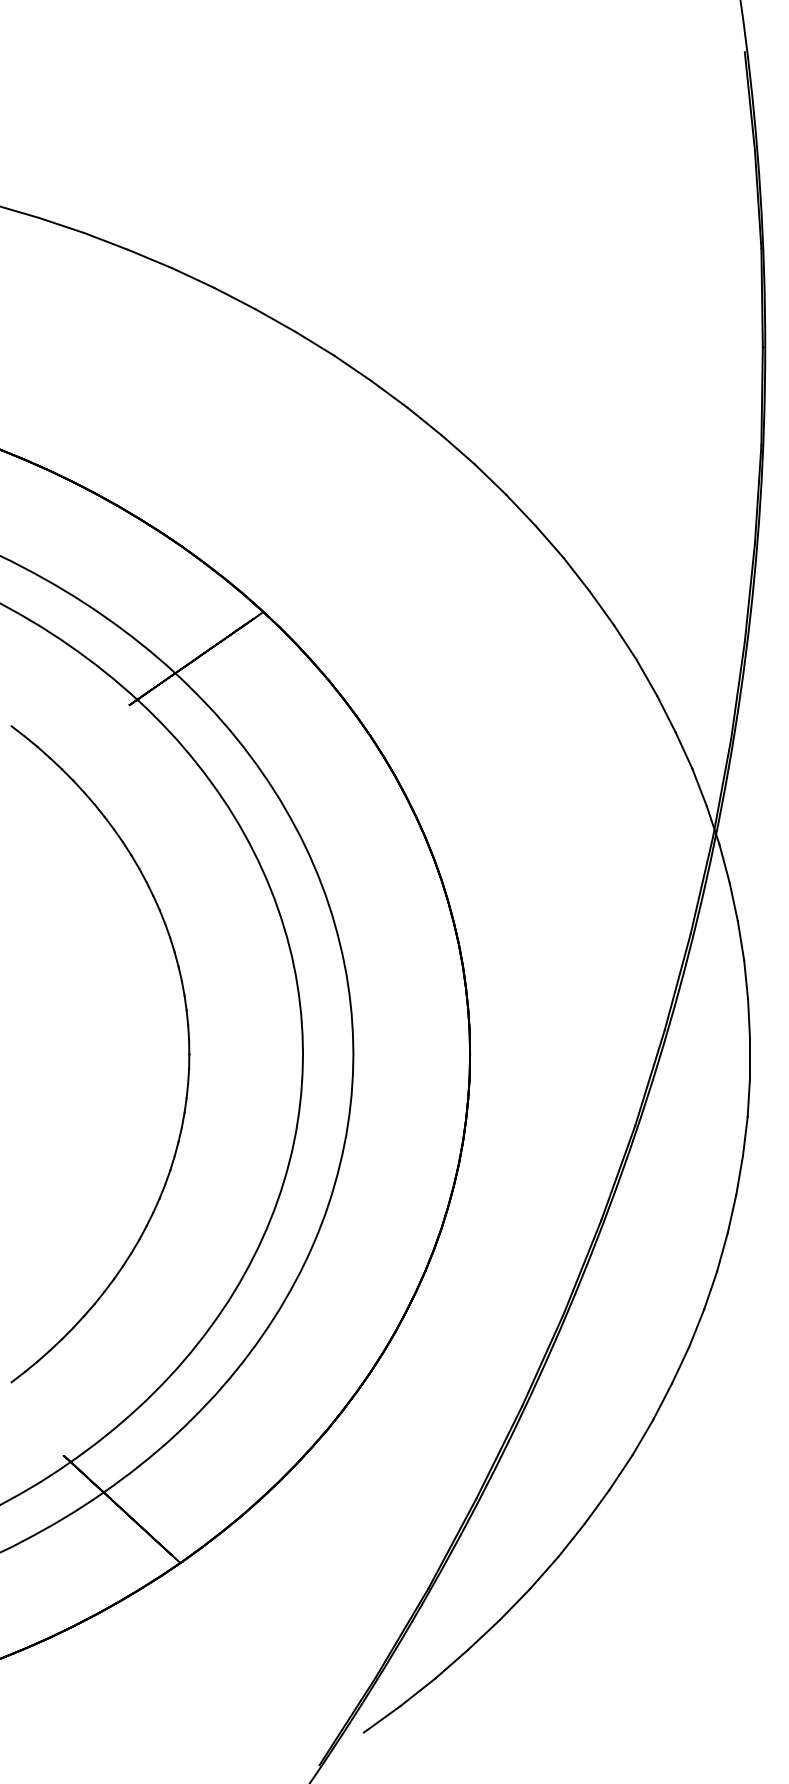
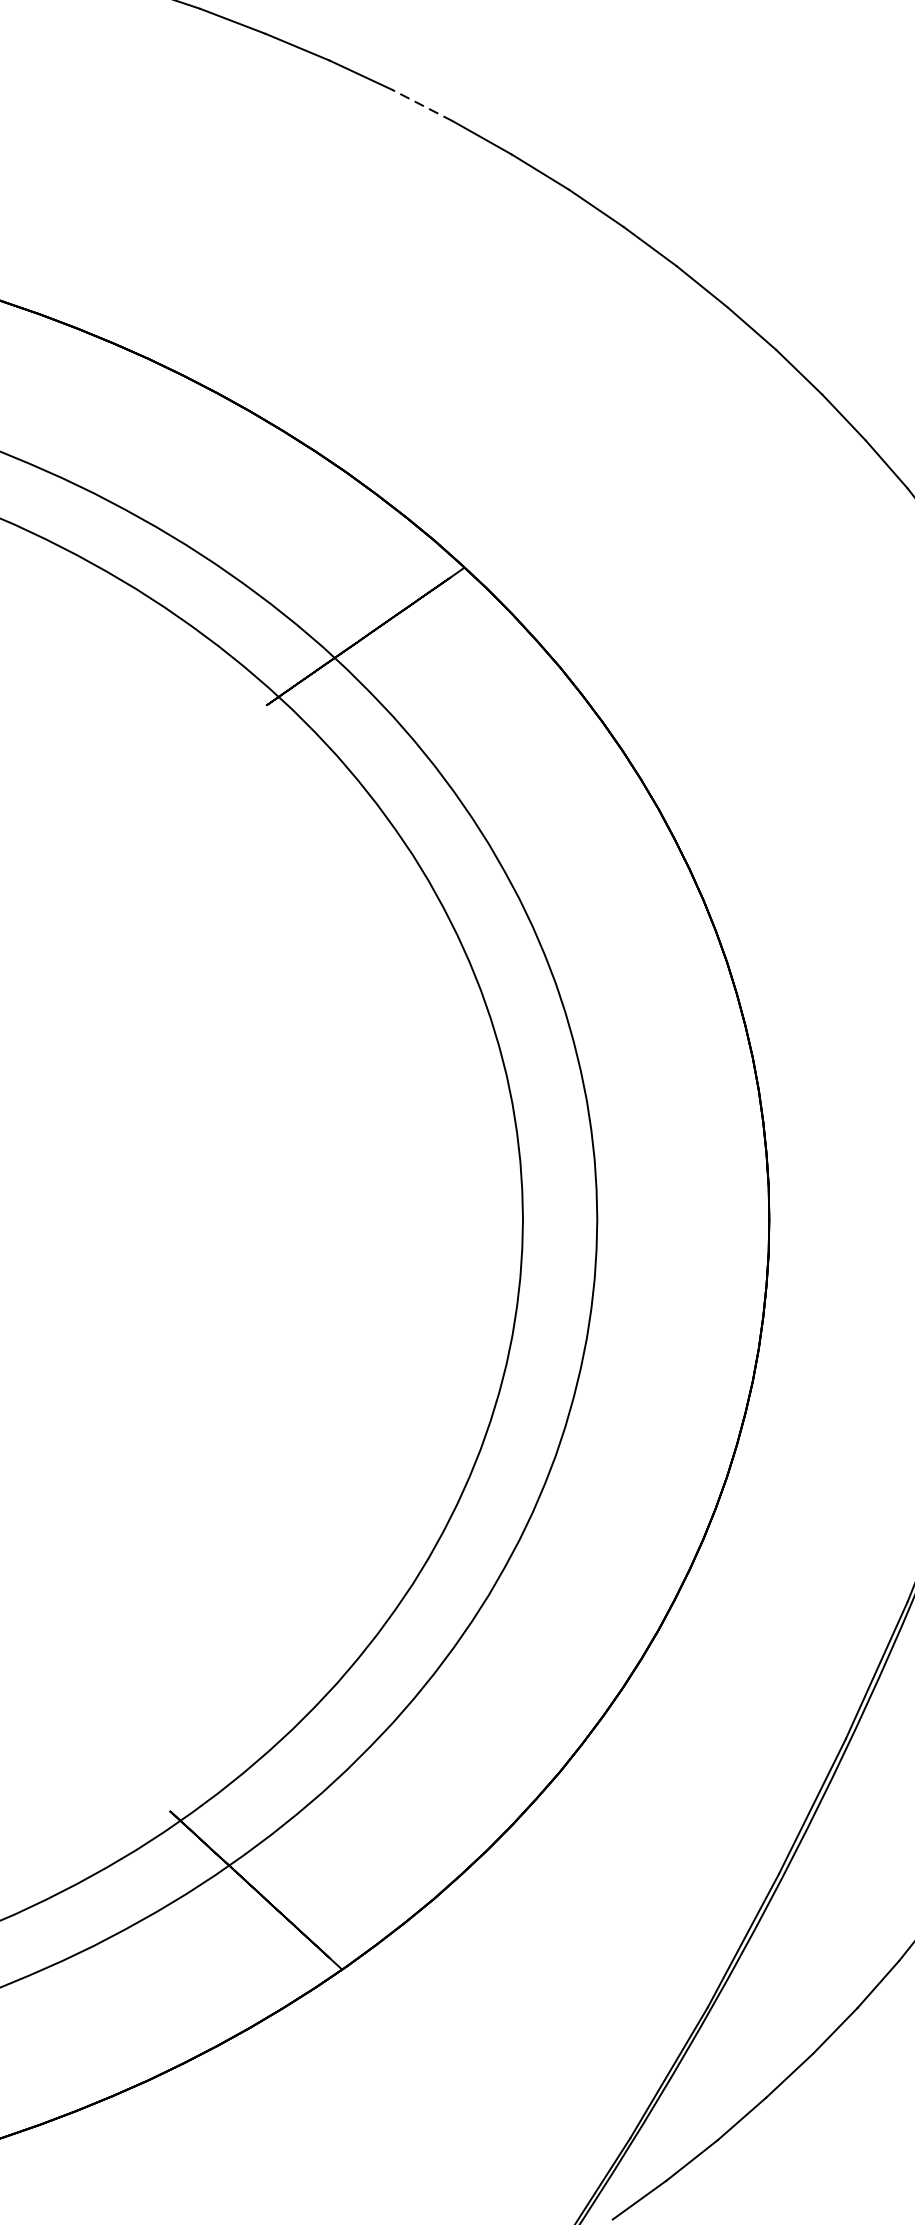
line: (234, 298) -> (421, 105), solid -> dashed
part: (188, 1054) -> (354, 1219), removed

